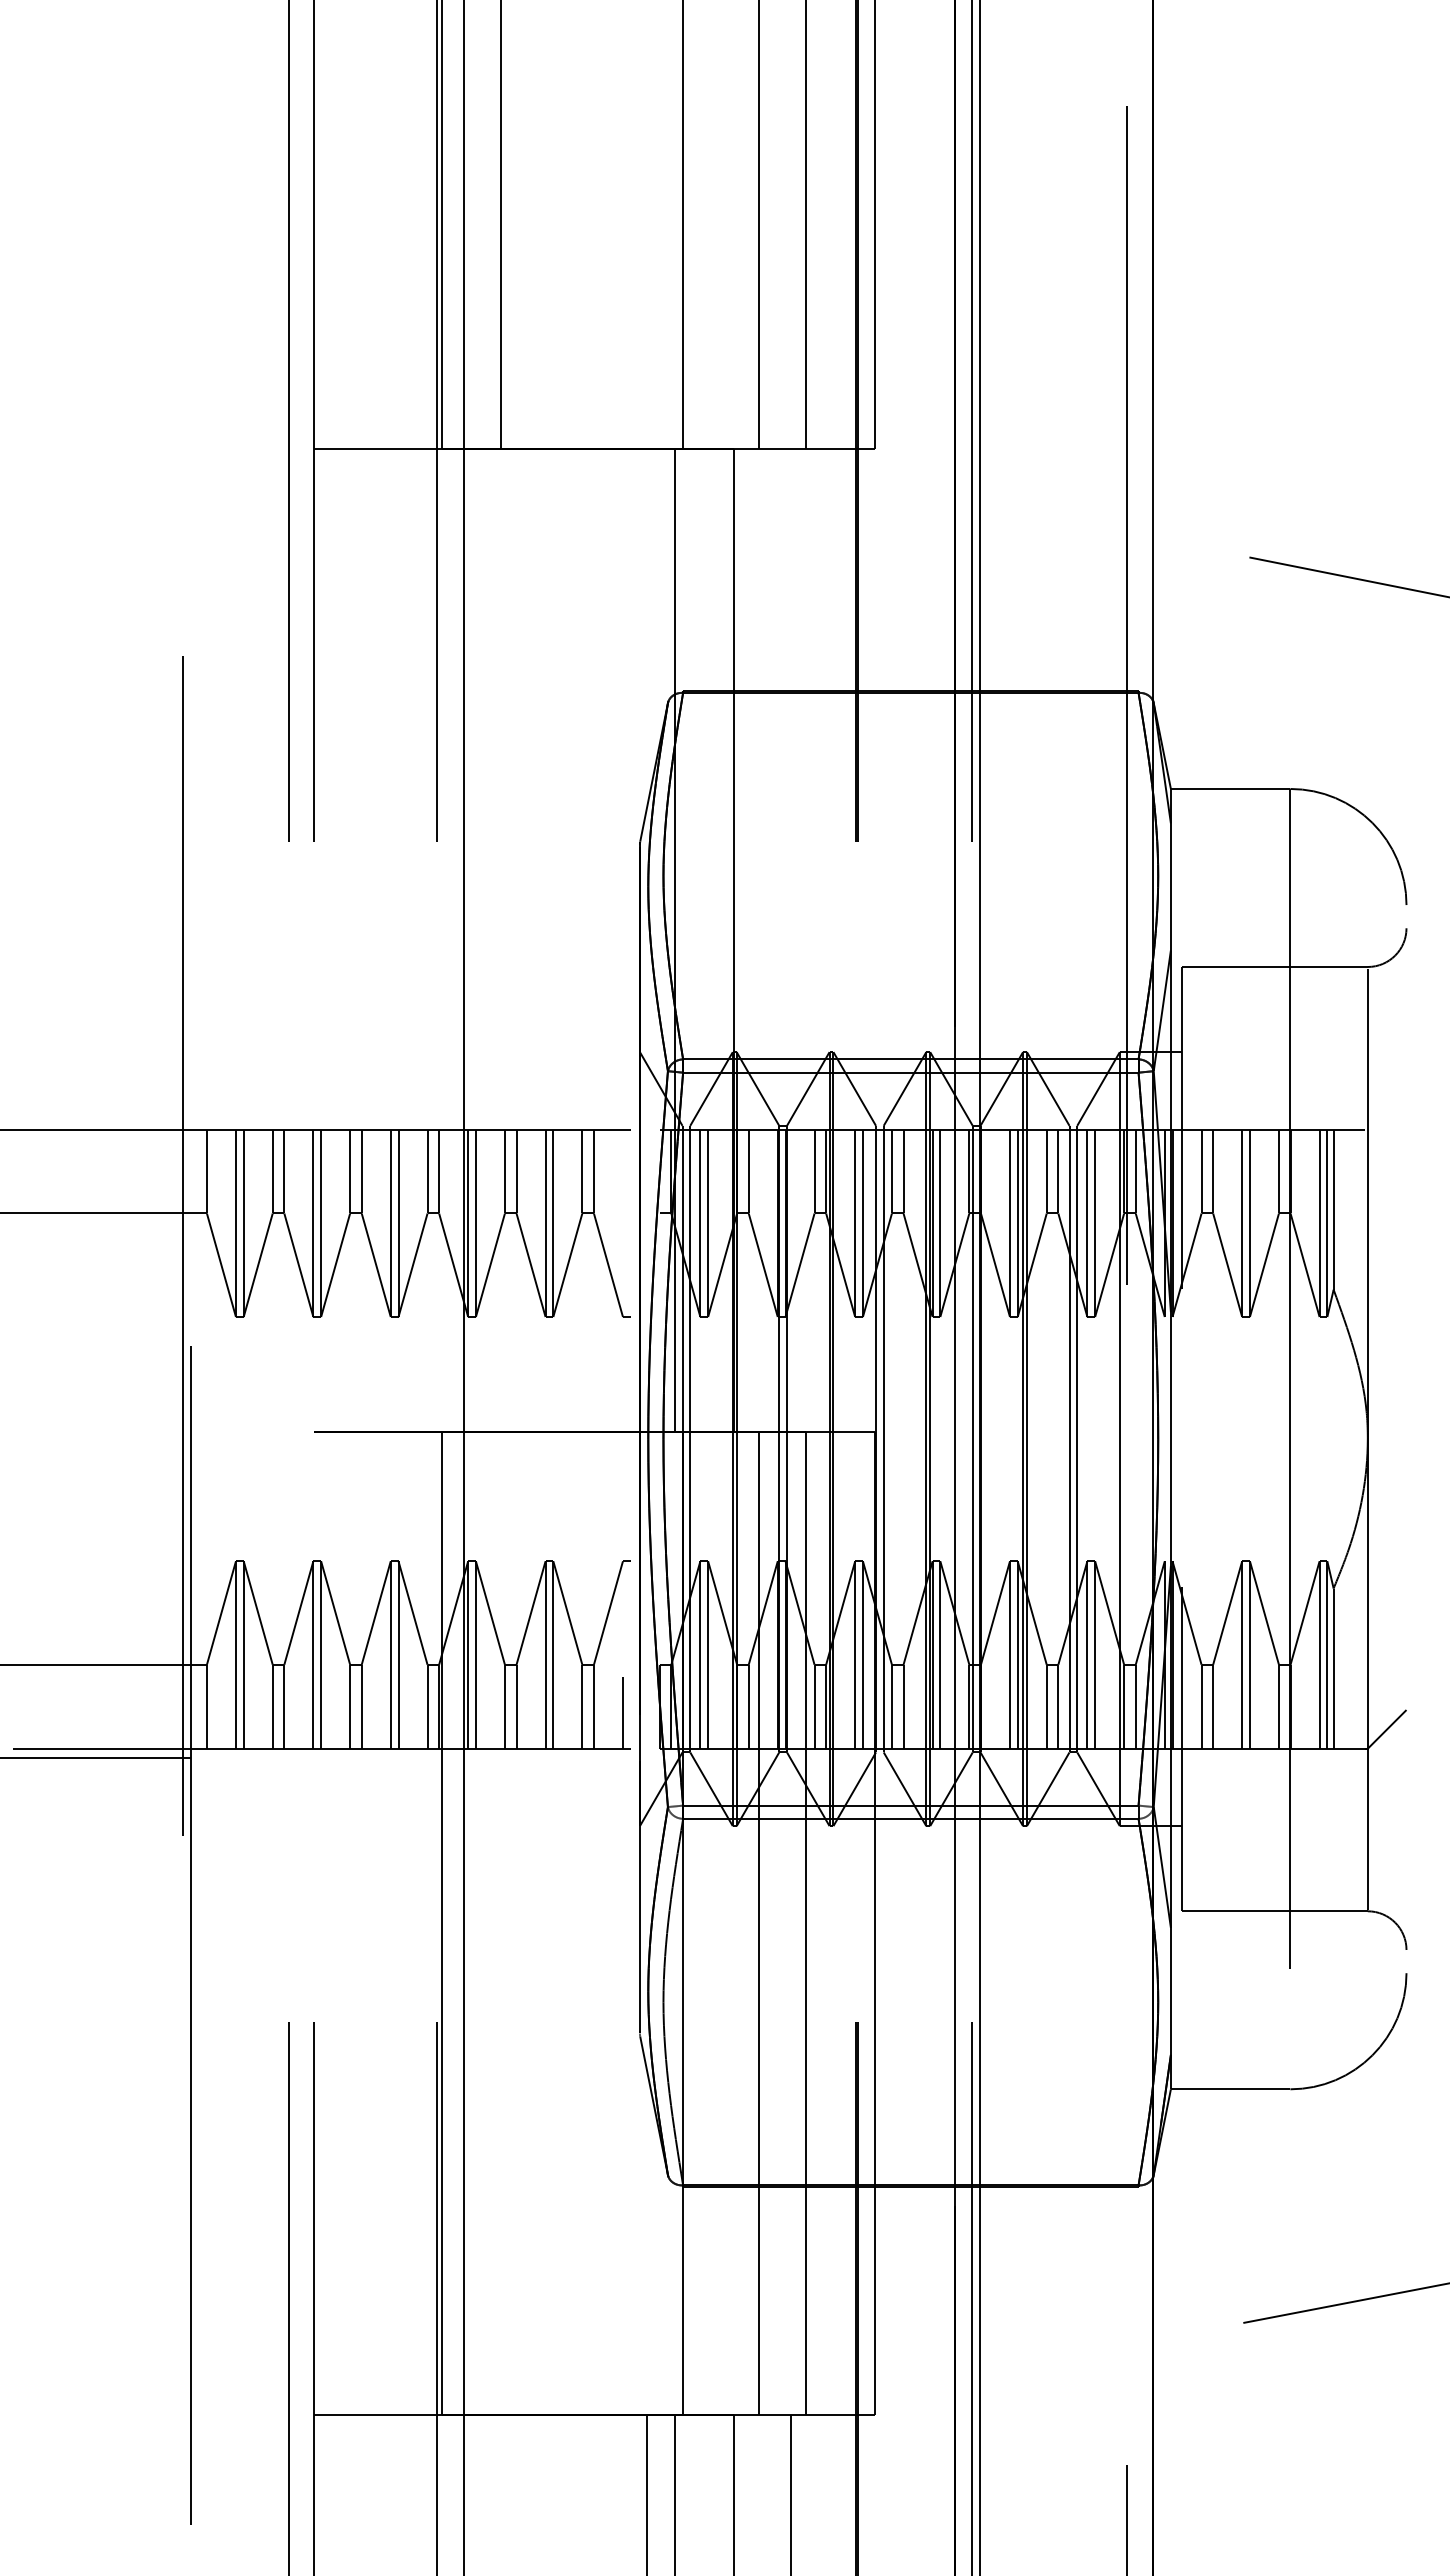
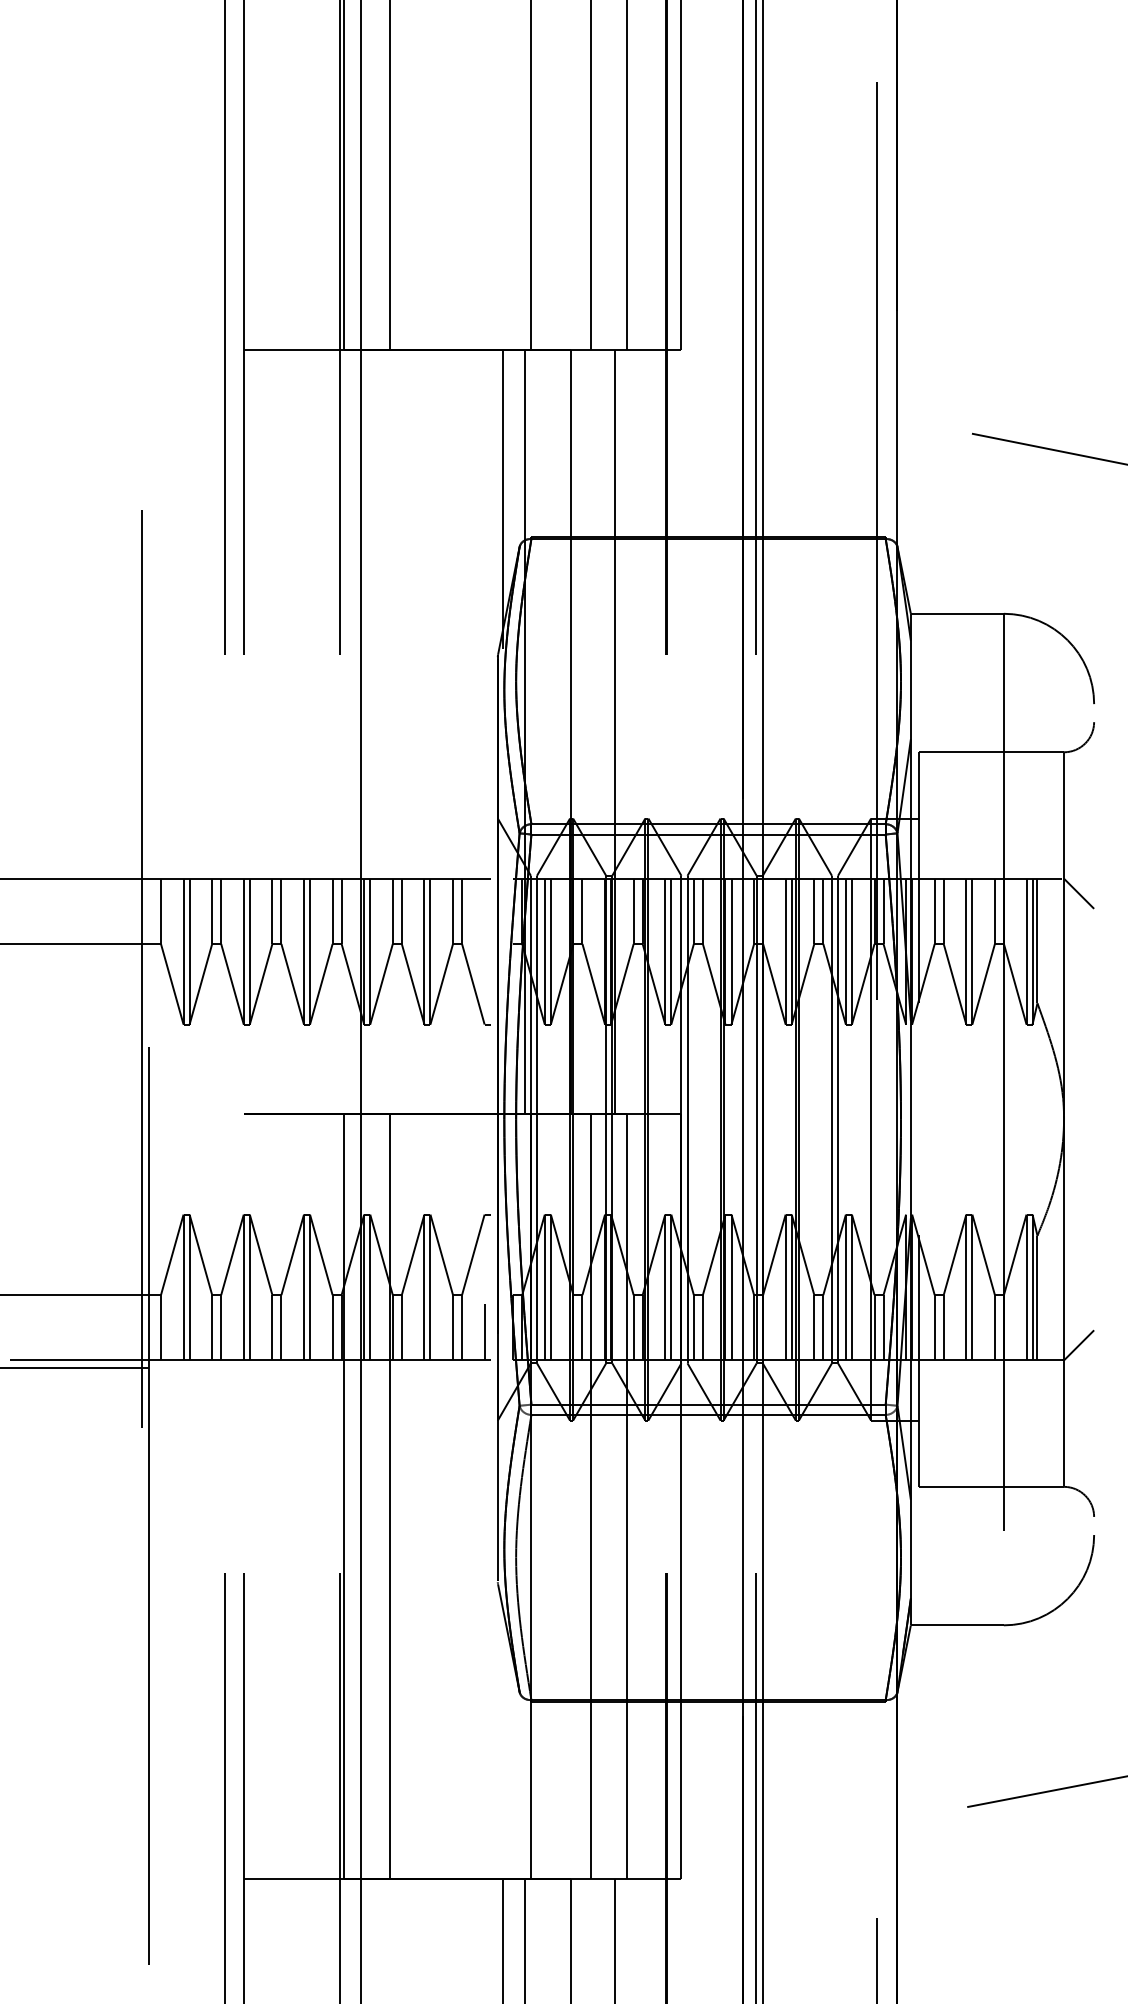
line: (646, 641) -> (502, 499), added
line: (790, 940) -> (614, 731), added
line: (1386, 1148) -> (1078, 893), added
line: (500, 1923) -> (389, 1496), added

